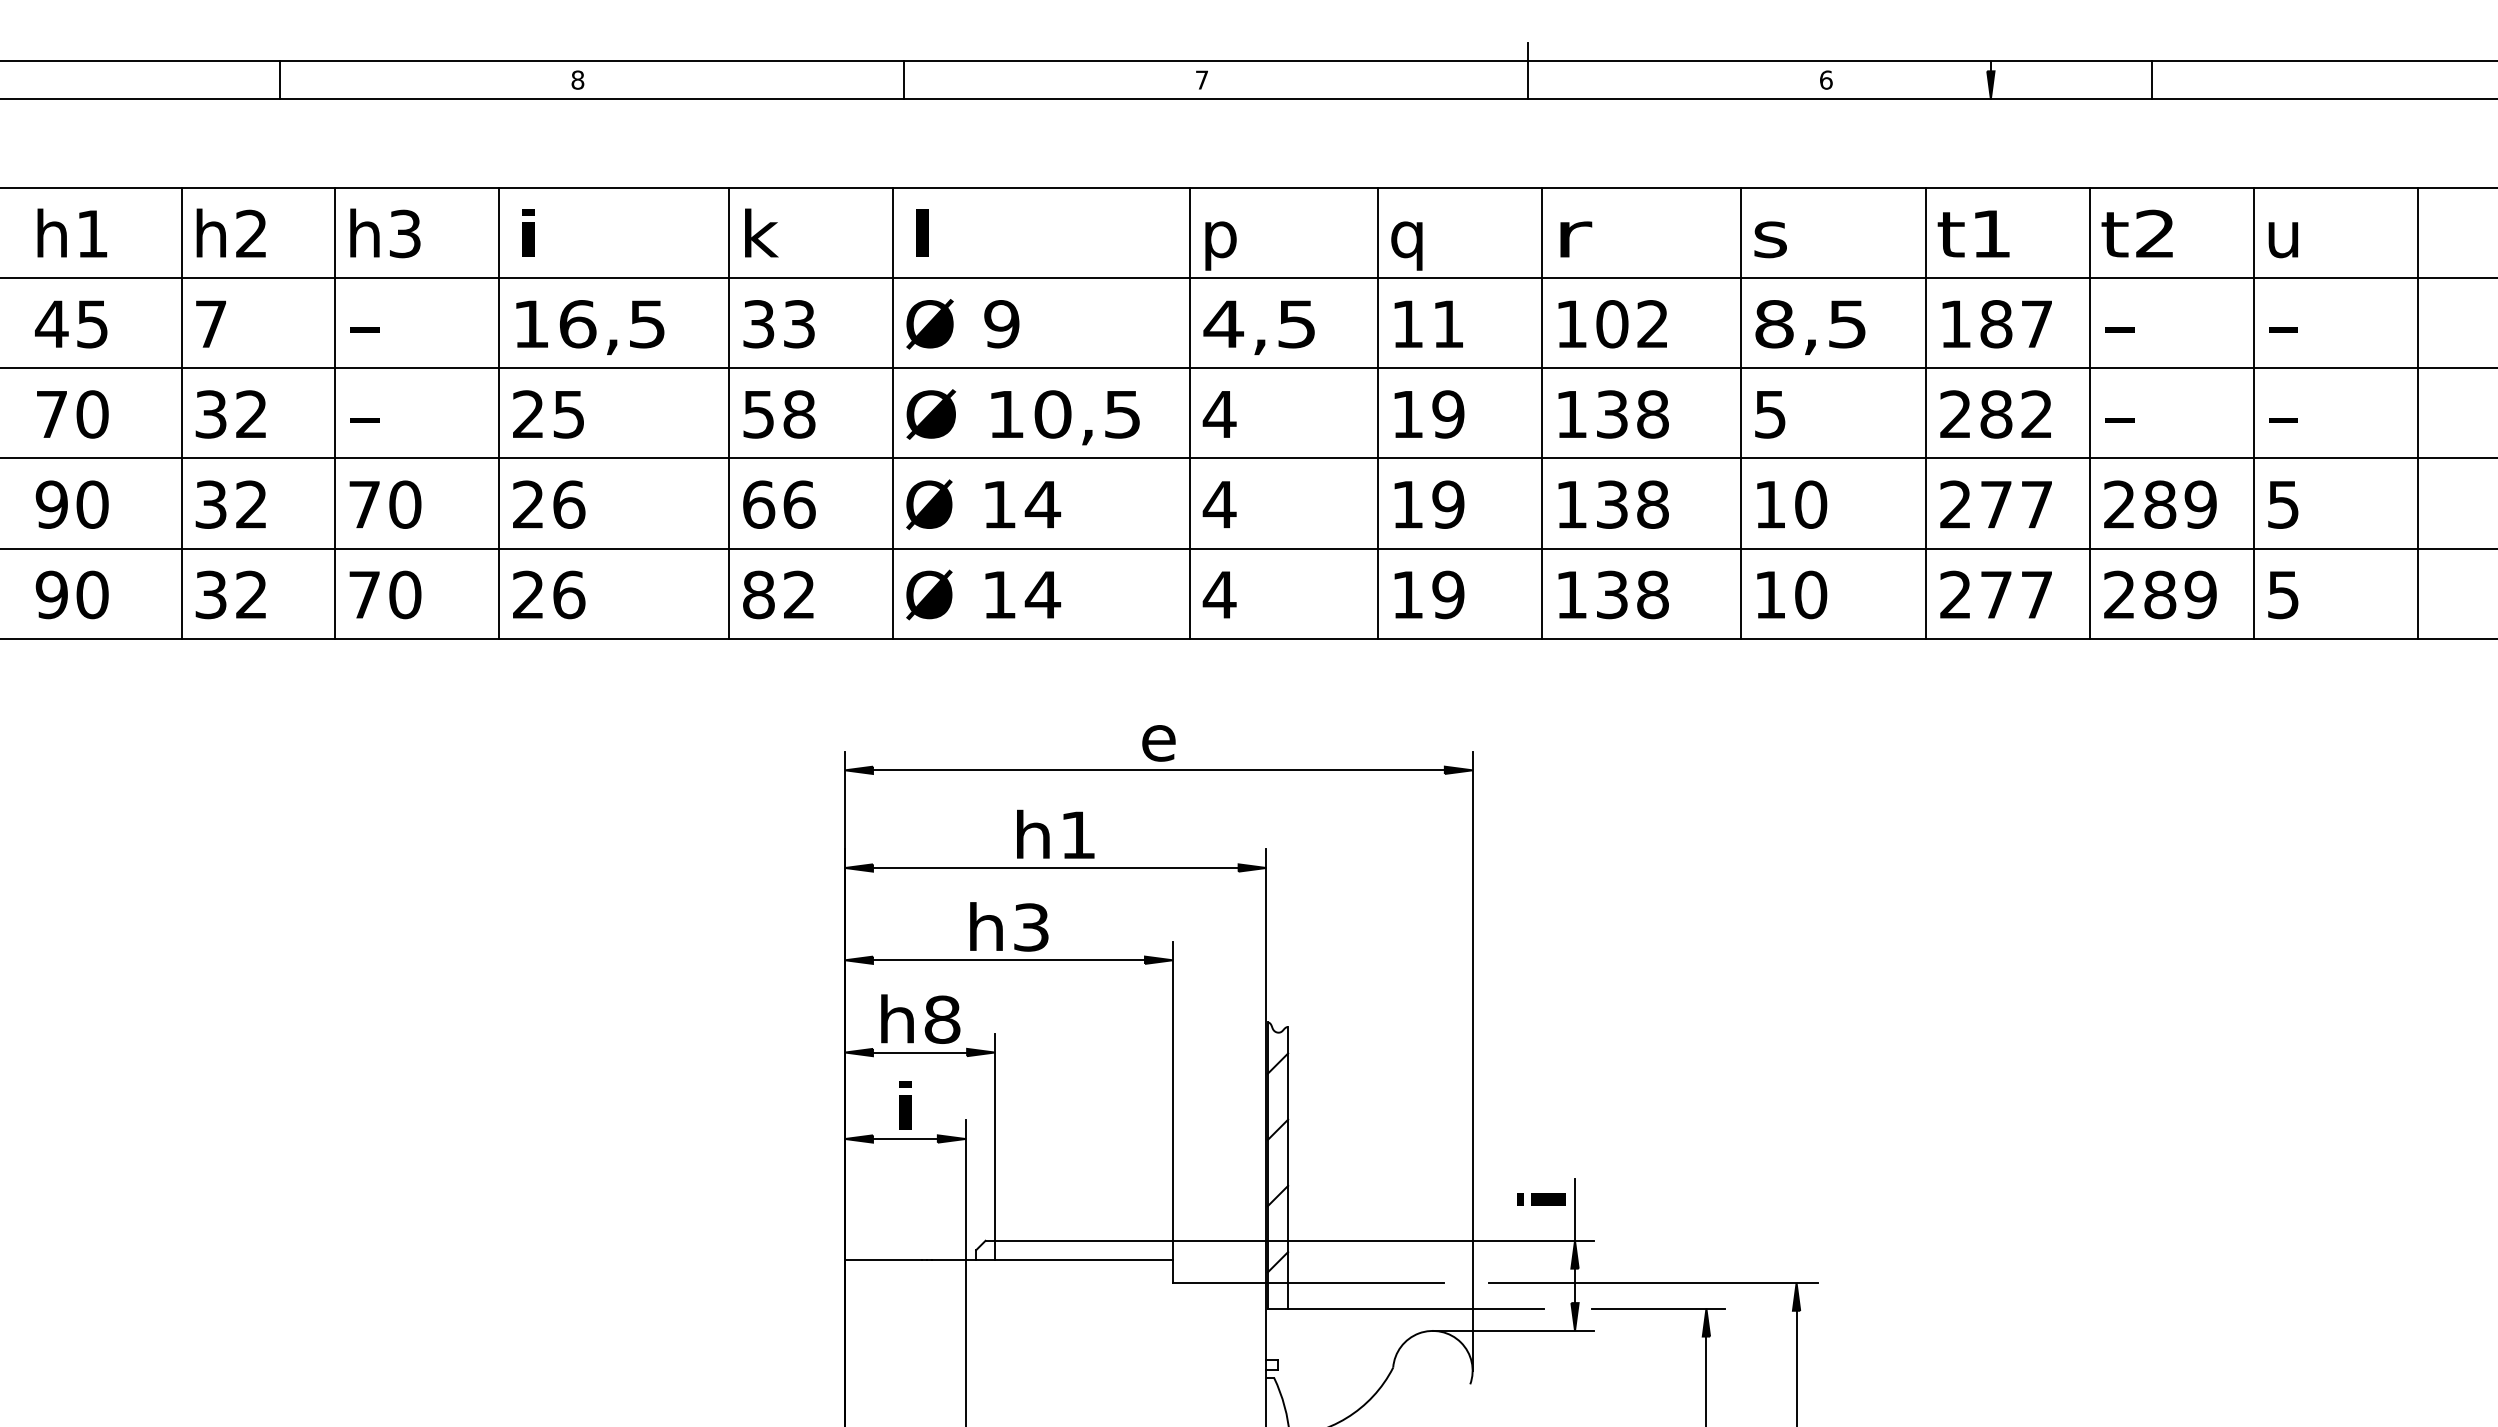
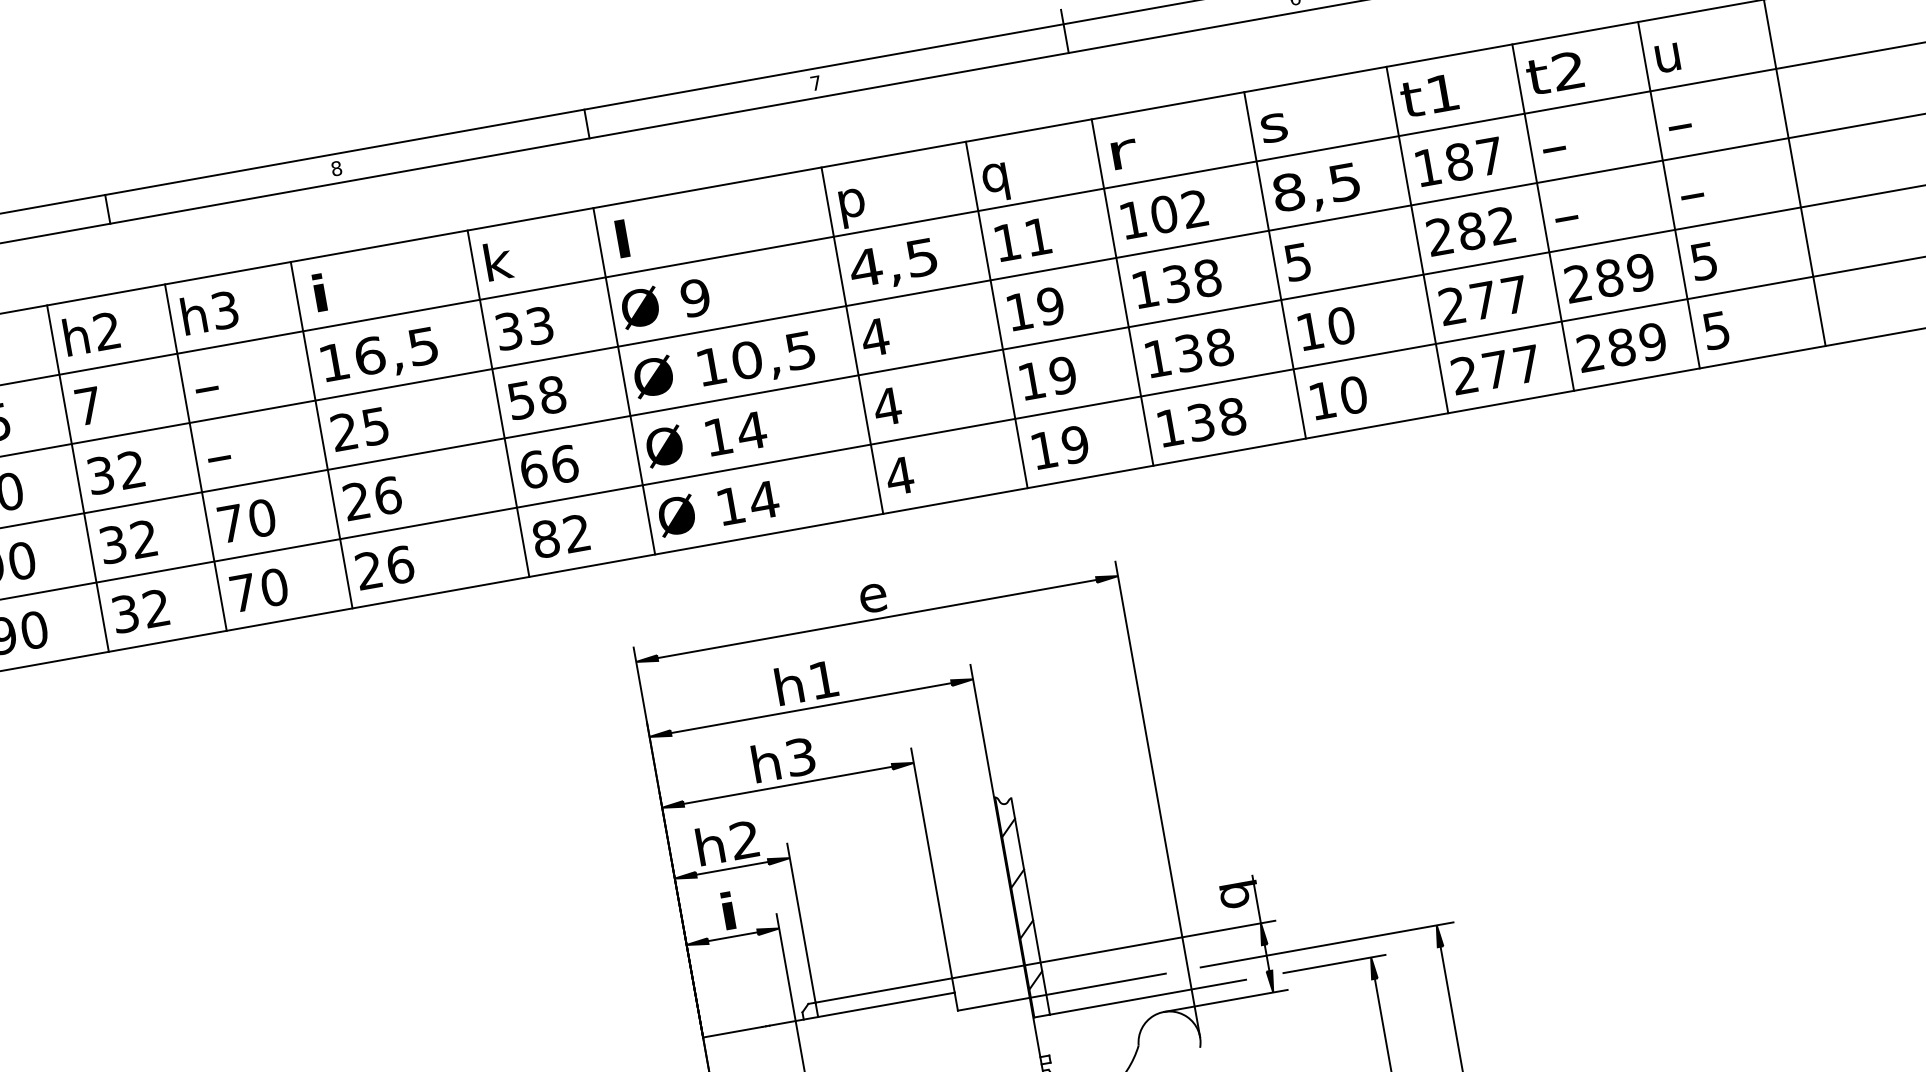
text: (942, 1019) -> (745, 839), h8 -> h2
text: (1547, 1199) -> (1234, 895), i -> q

